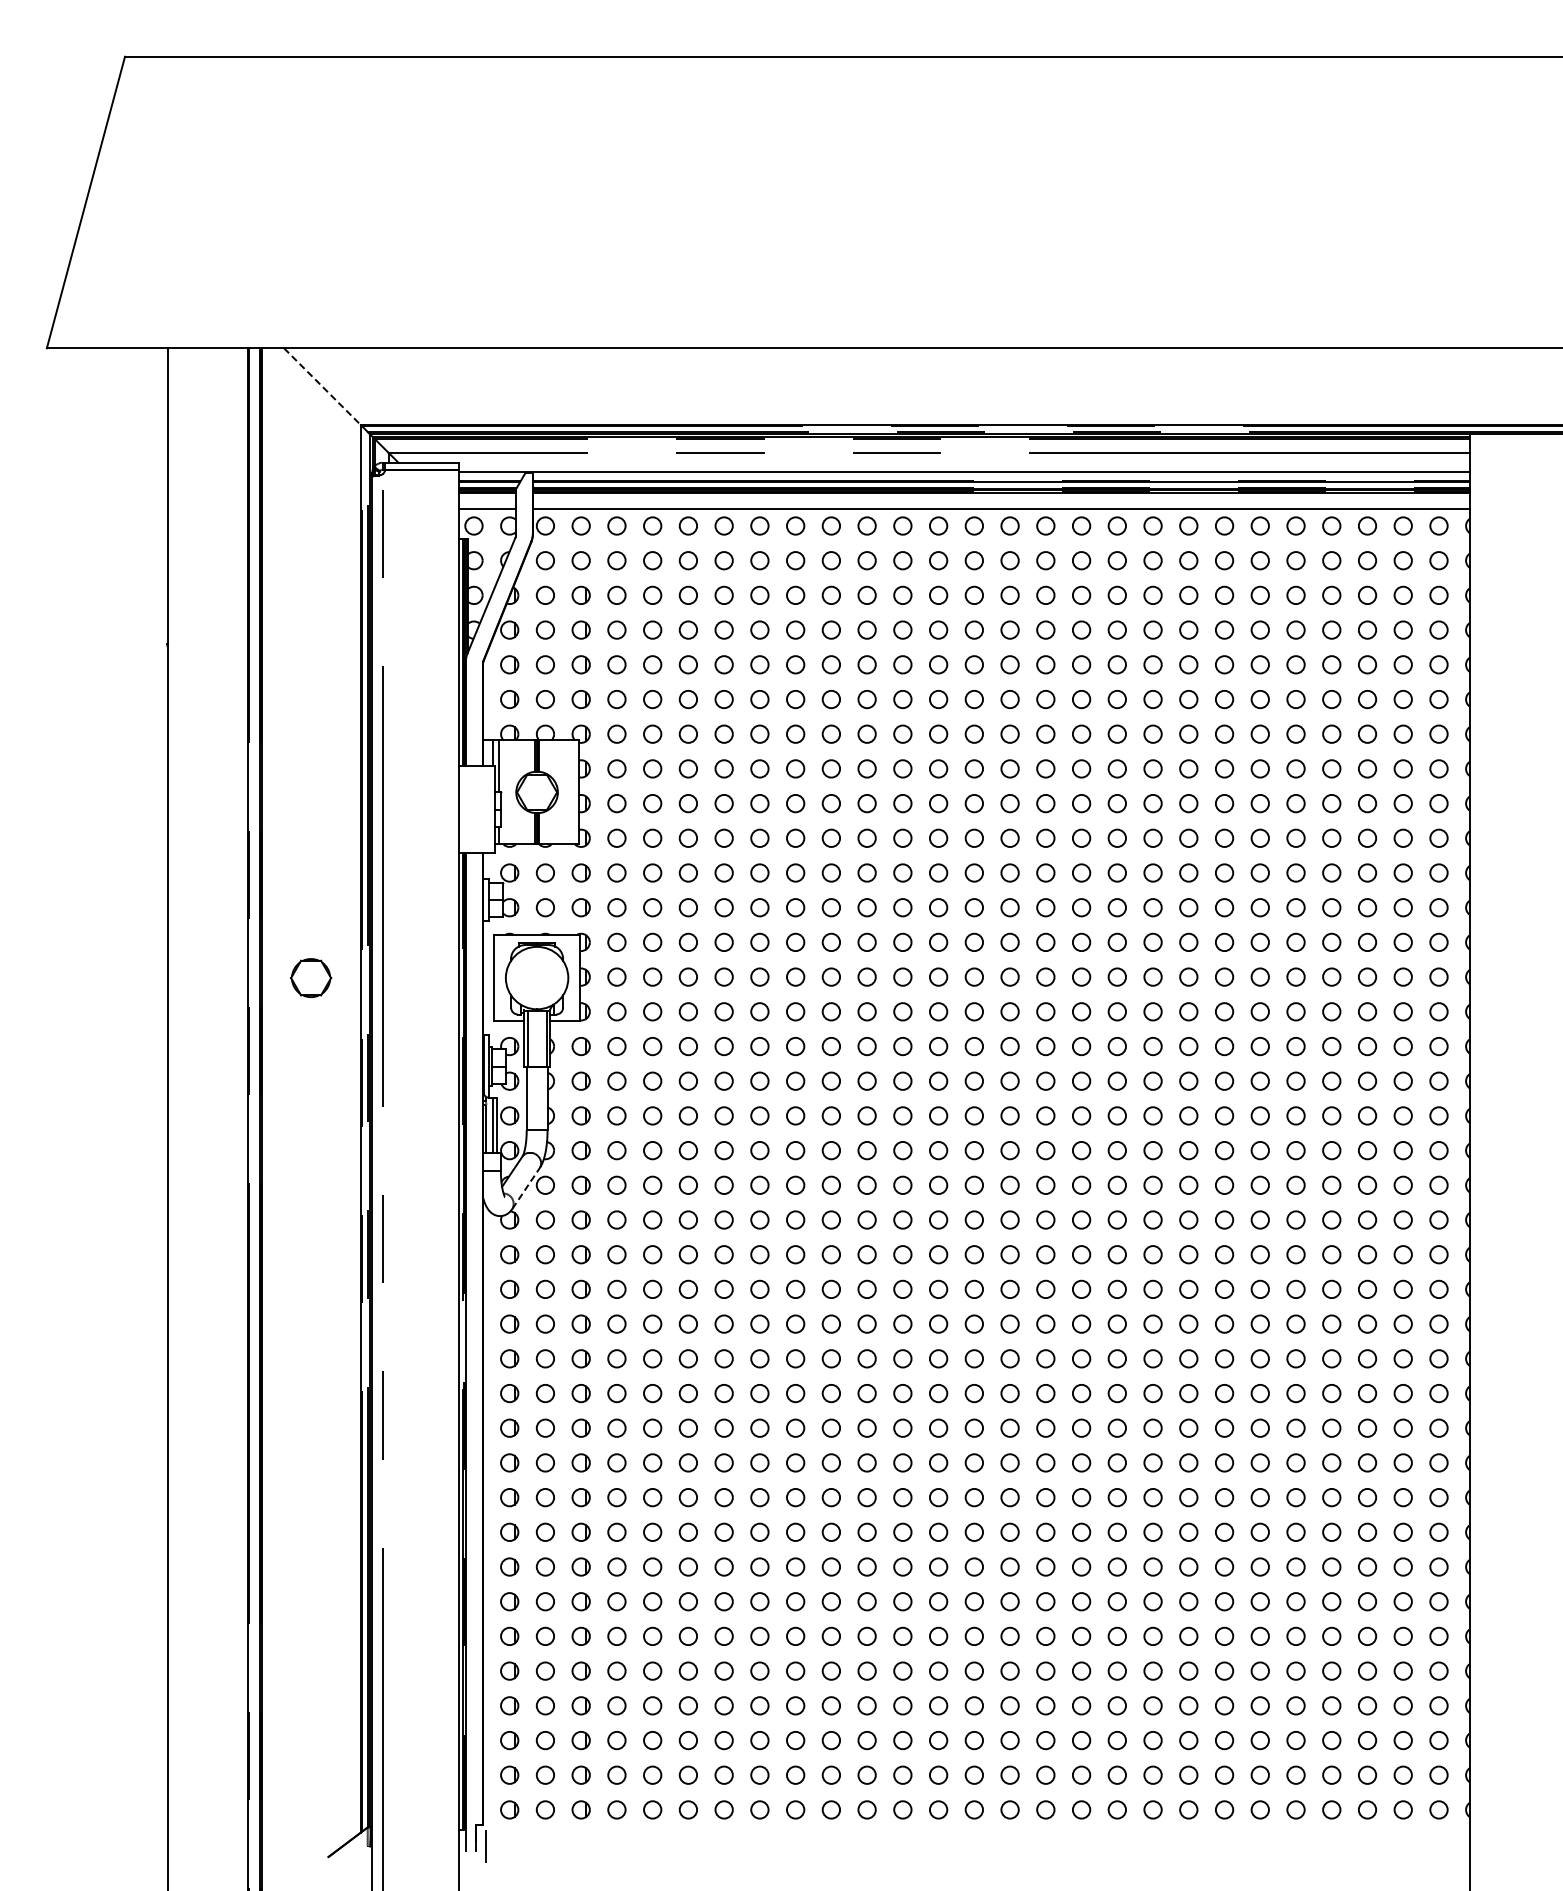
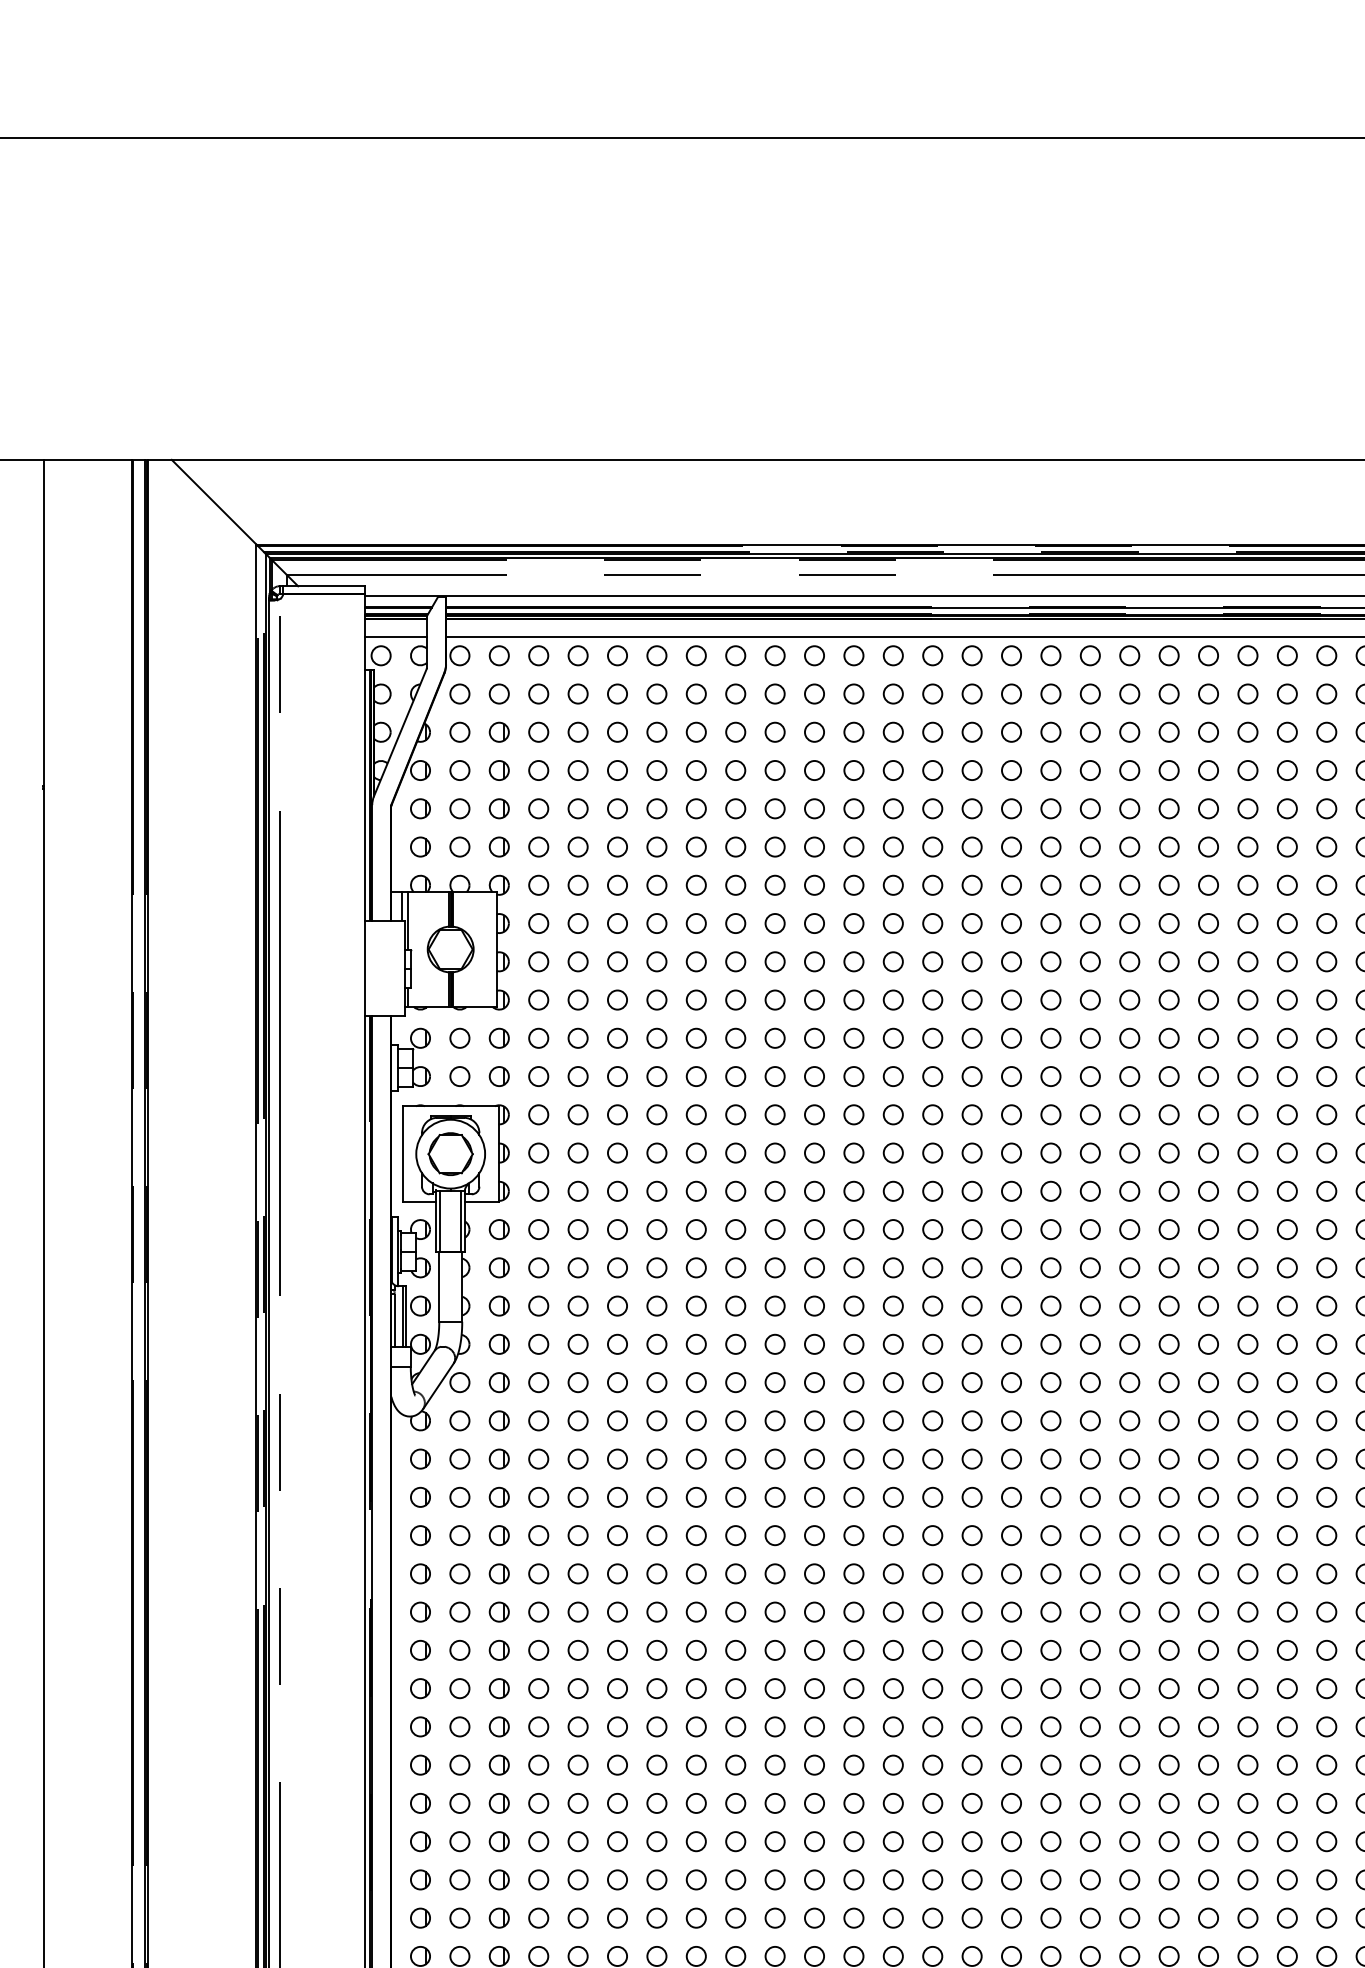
line: (322, 387) -> (214, 503), dashed -> solid
part: (311, 977) -> (451, 1153), moved
line: (526, 1188) -> (439, 1386), dashed -> solid

